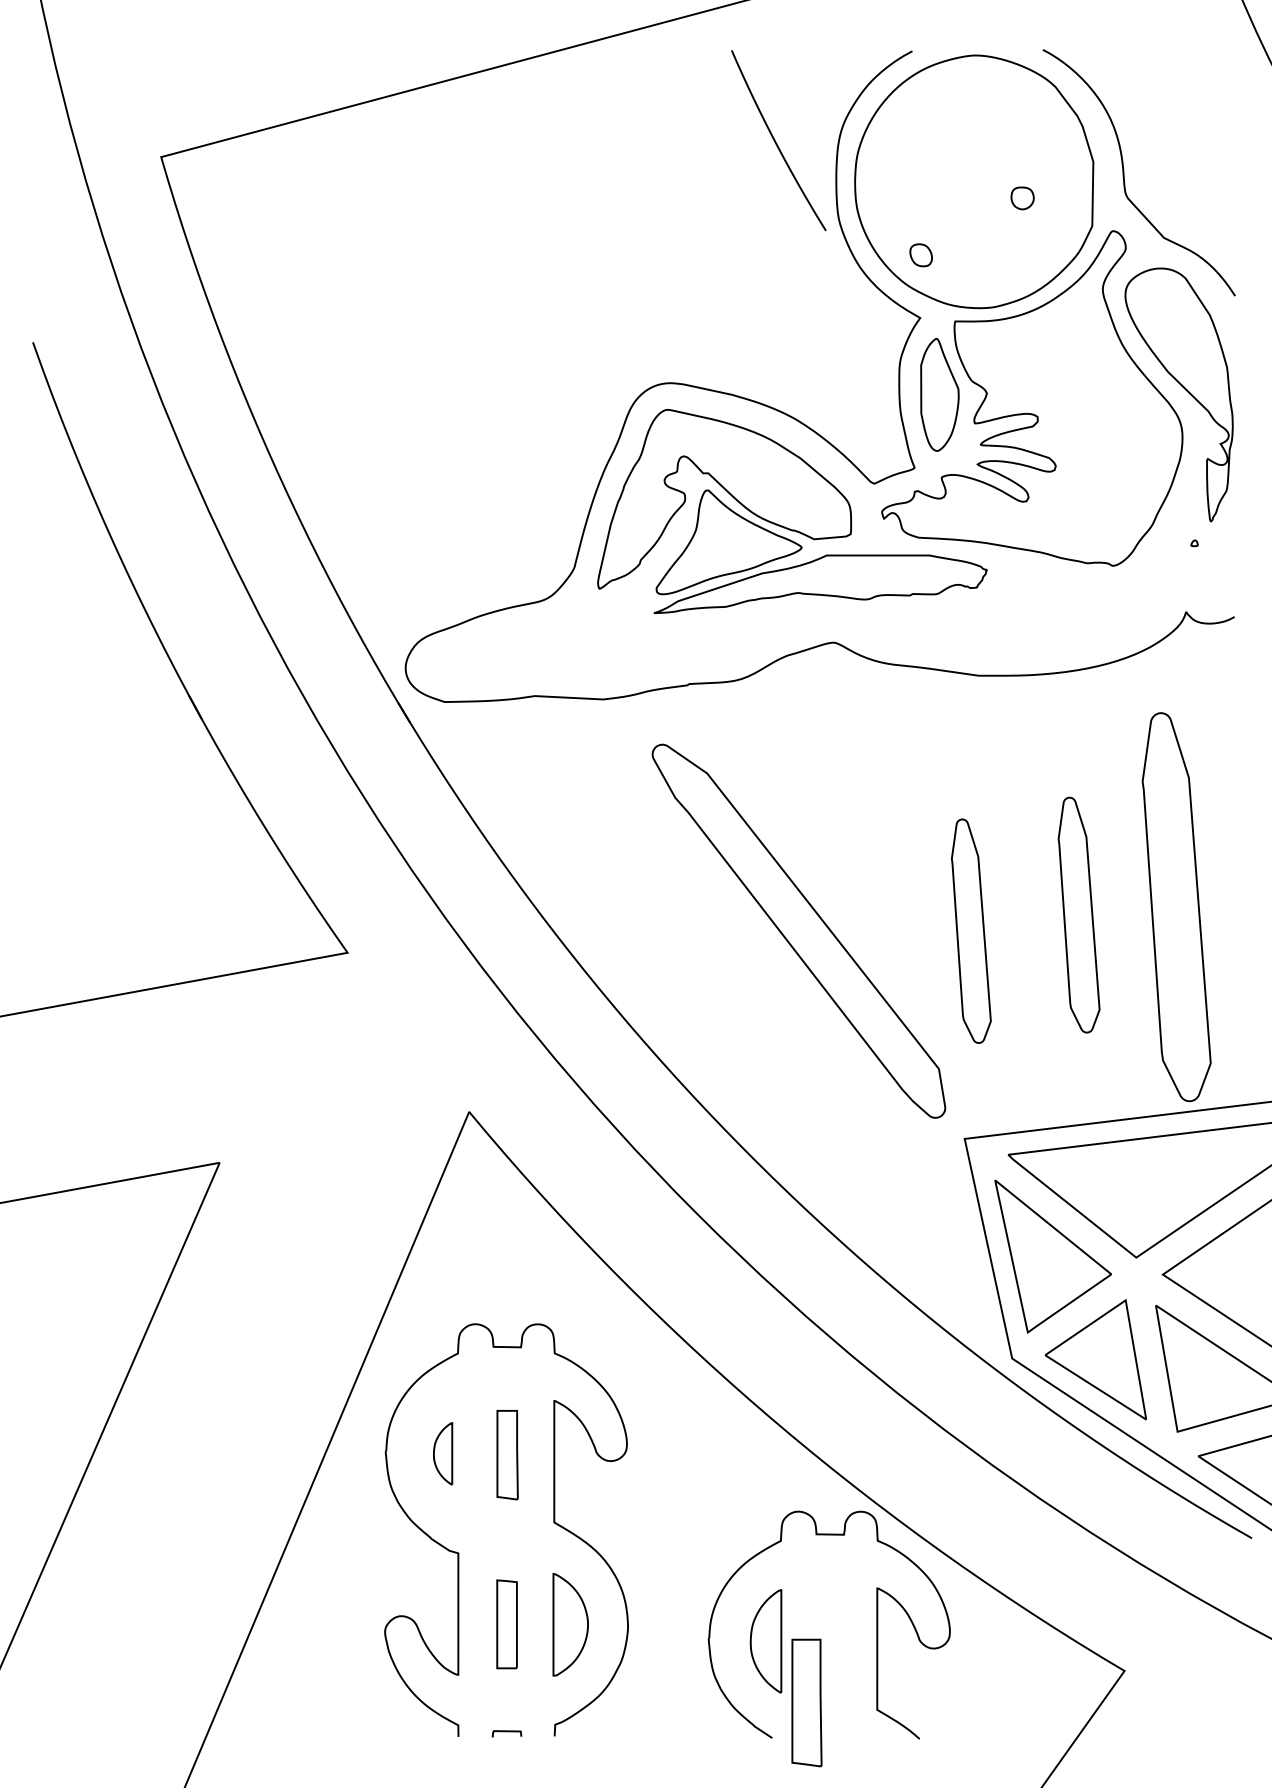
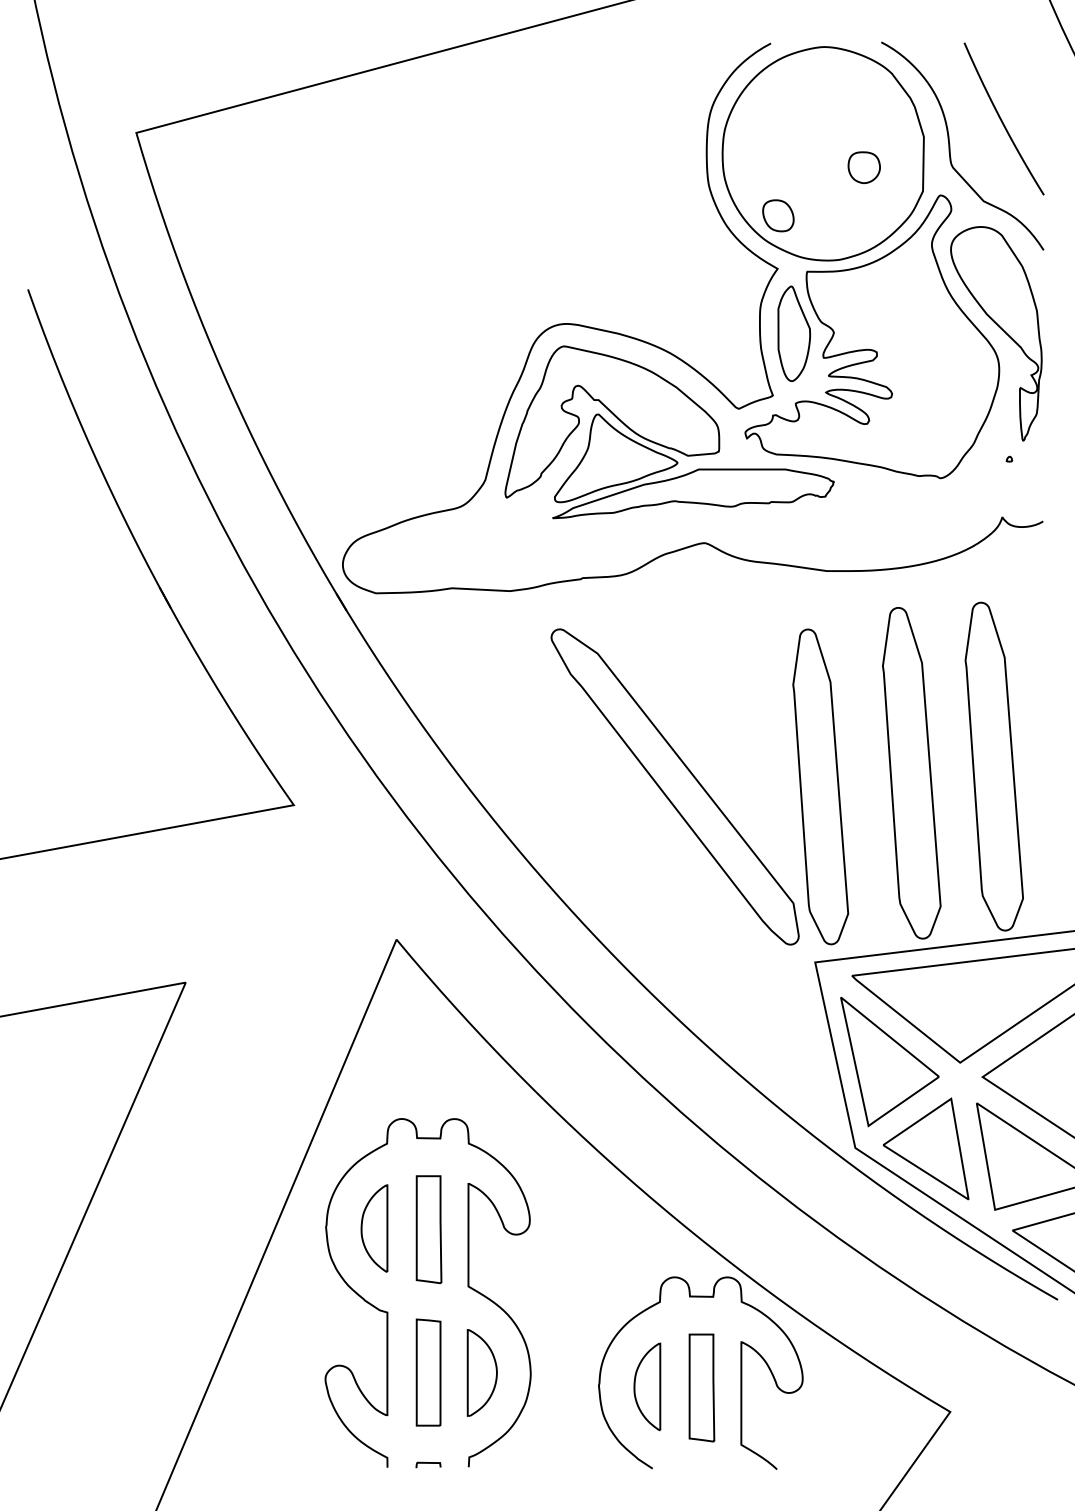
curve: (775, 140) -> (1001, 118), moved
part: (1021, 198) -> (863, 167), size x1.67
part: (921, 254) -> (778, 215), size x1.67
part: (1078, 915) -> (911, 773), size x1.67
part: (970, 930) -> (820, 786), size x1.67
part: (443, 1453) -> (374, 1228), size x1.67
part: (506, 1455) -> (428, 1229), size x1.43
part: (506, 1624) -> (428, 1372), size x1.43
part: (806, 1702) -> (701, 1387), moved

